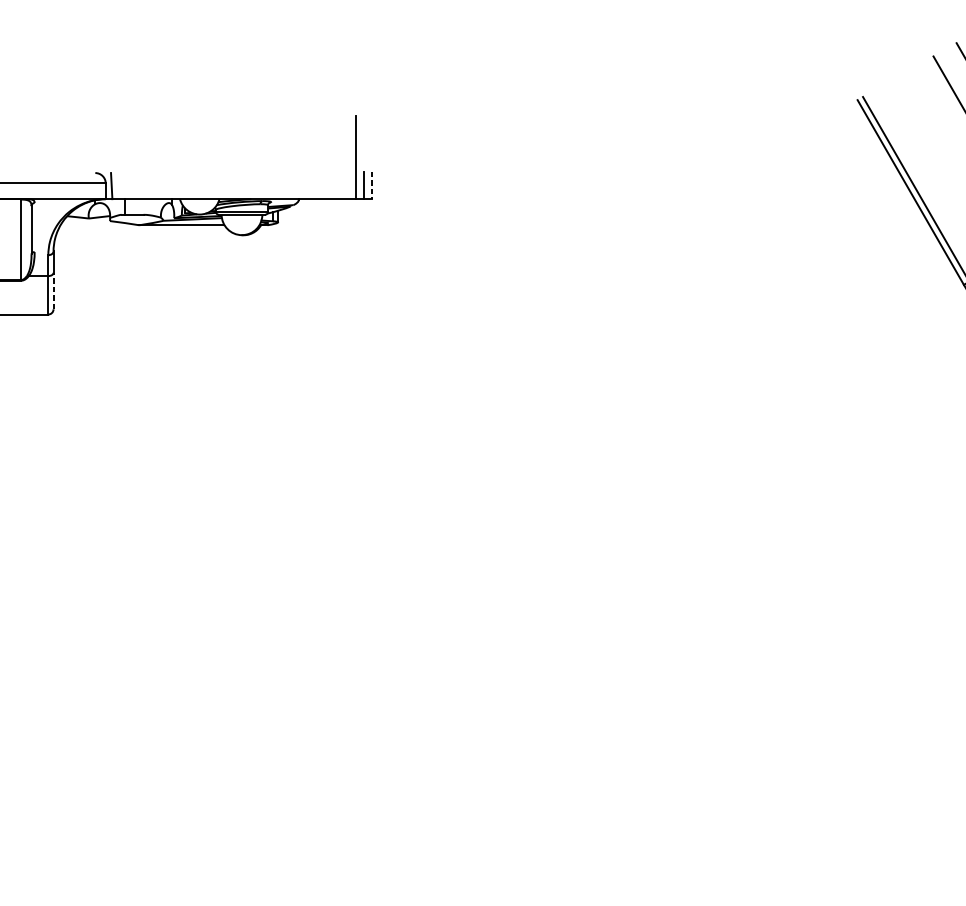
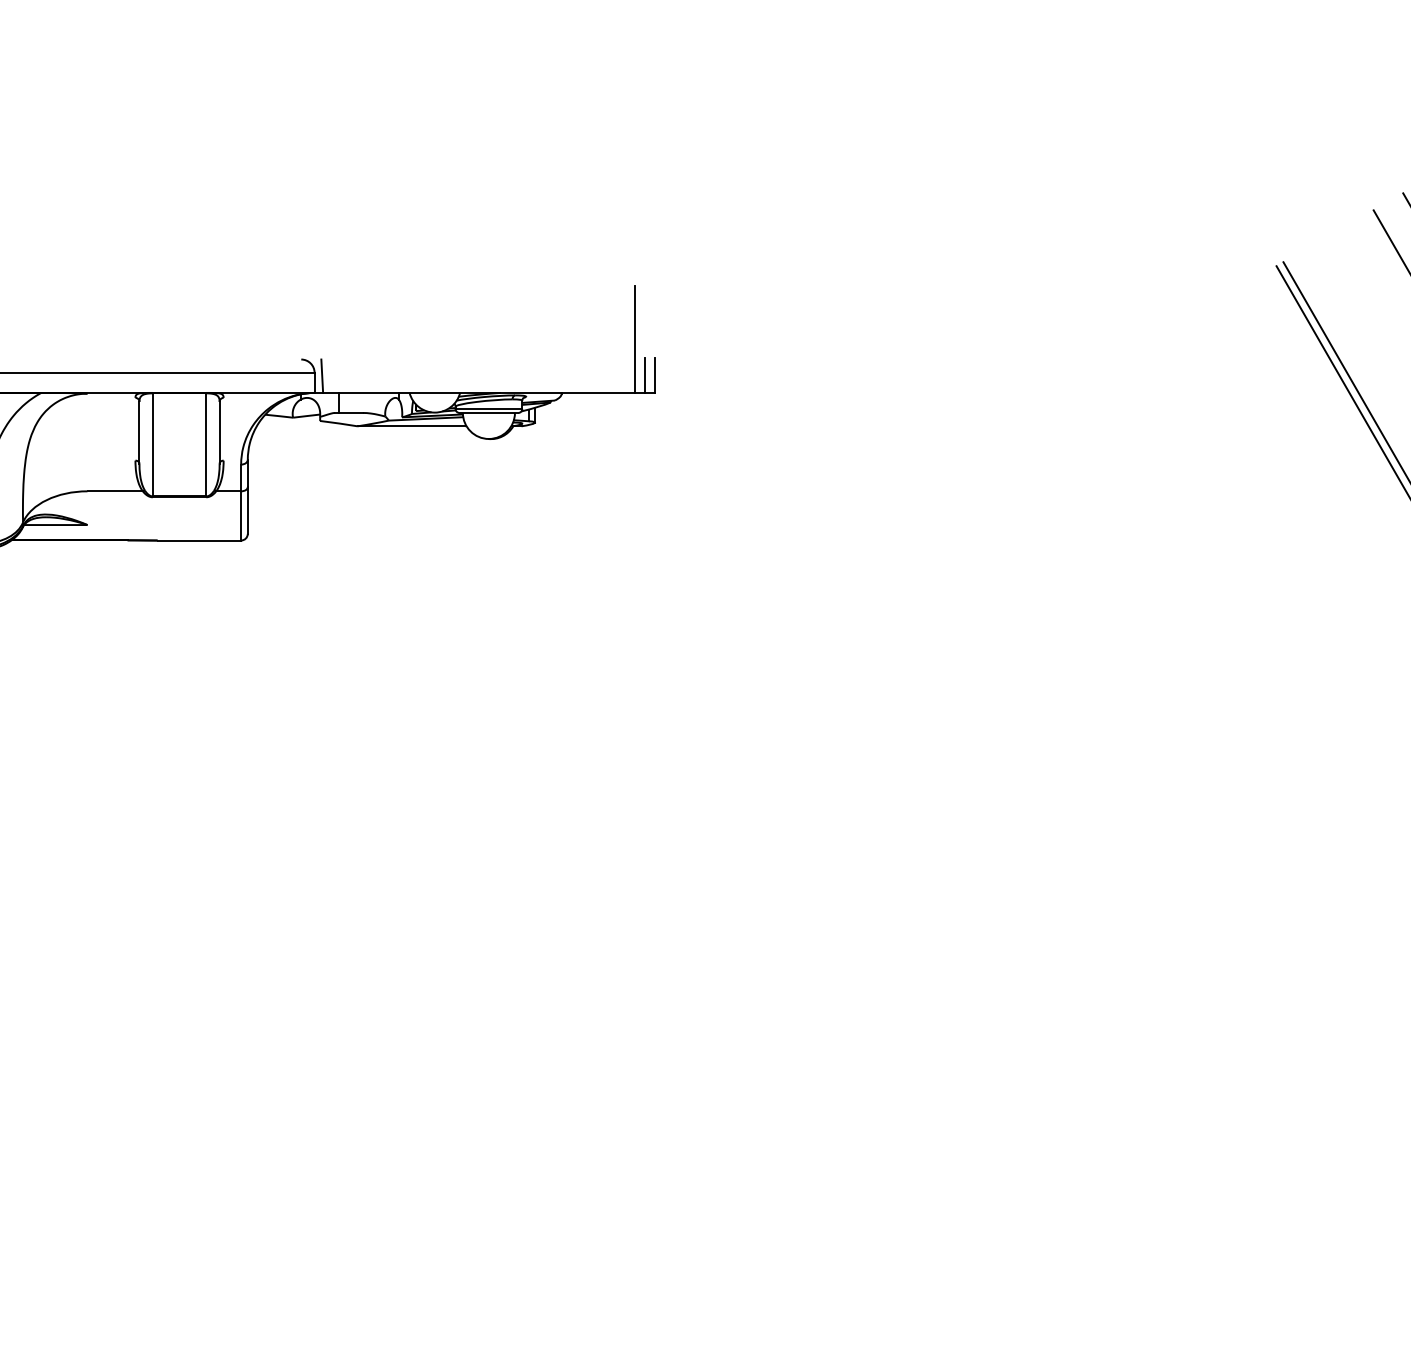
line: (372, 185) -> (655, 375), dashed -> solid
line: (53, 290) -> (247, 509), dashed -> solid

